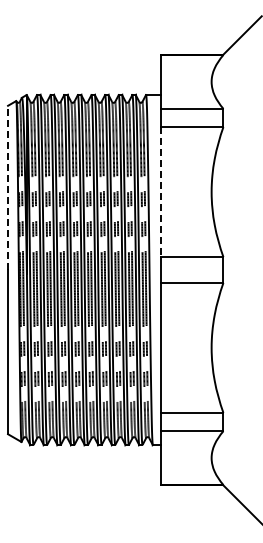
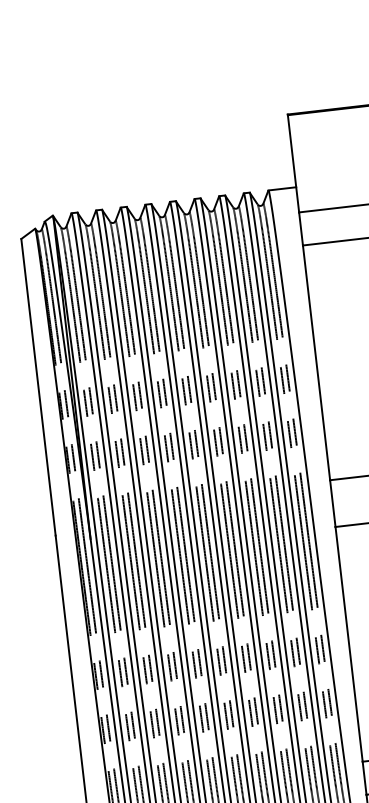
line: (8, 187) -> (39, 386), dashed -> solid
line: (161, 192) -> (316, 363), dashed -> solid

